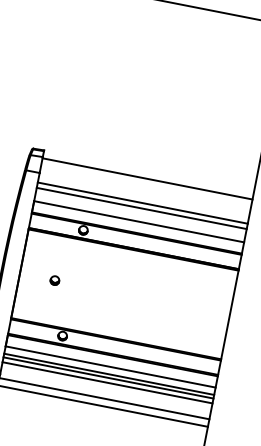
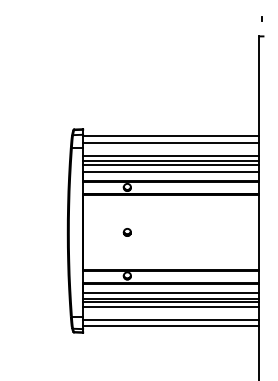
line: (145, 186) -> (170, 142), added
line: (140, 213) -> (170, 164), added
part: (53, 280) -> (126, 232), moved

